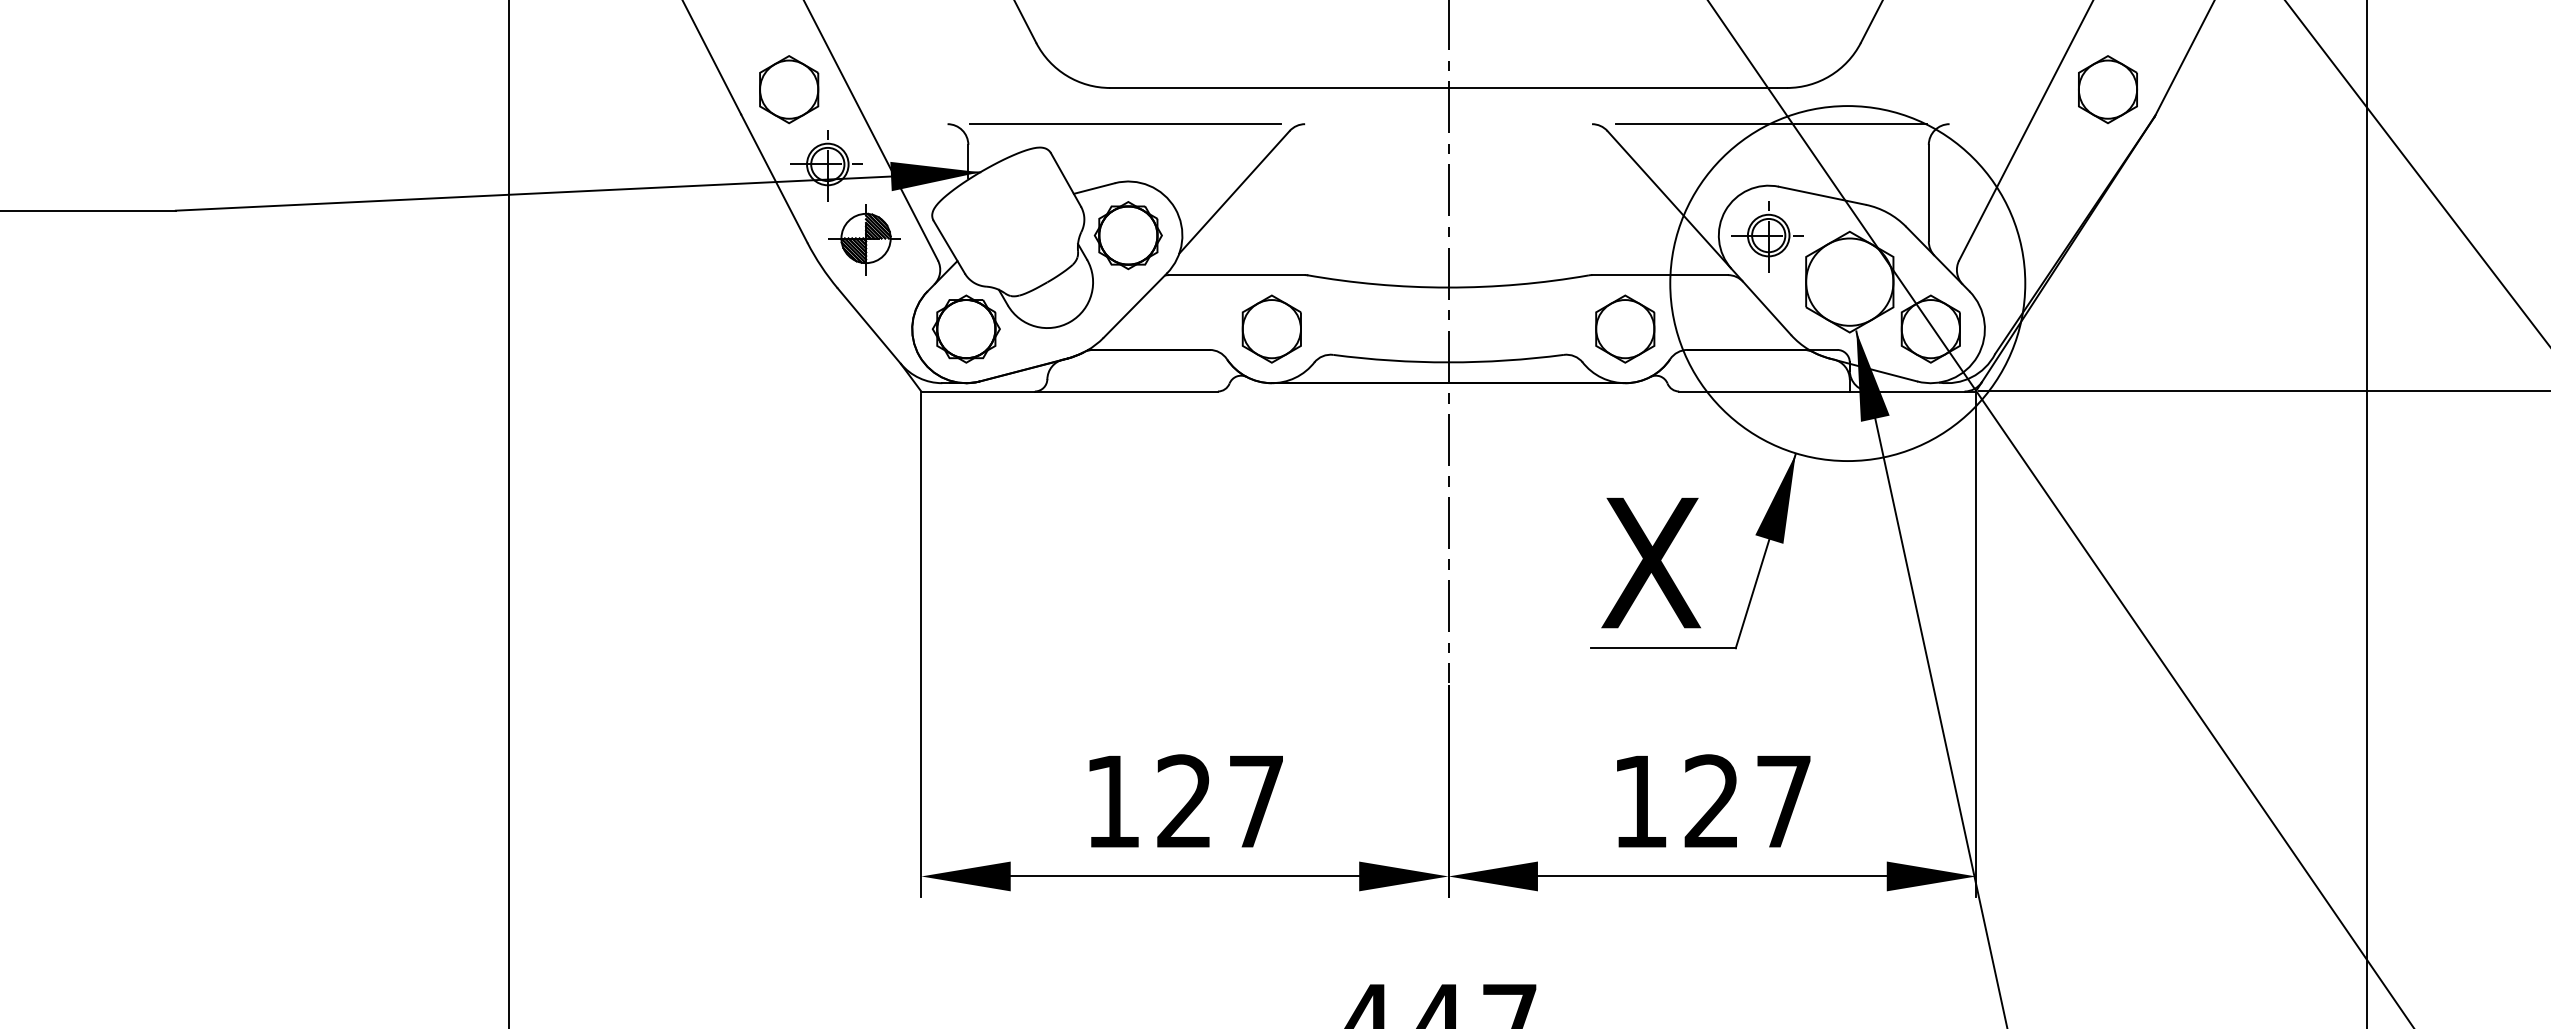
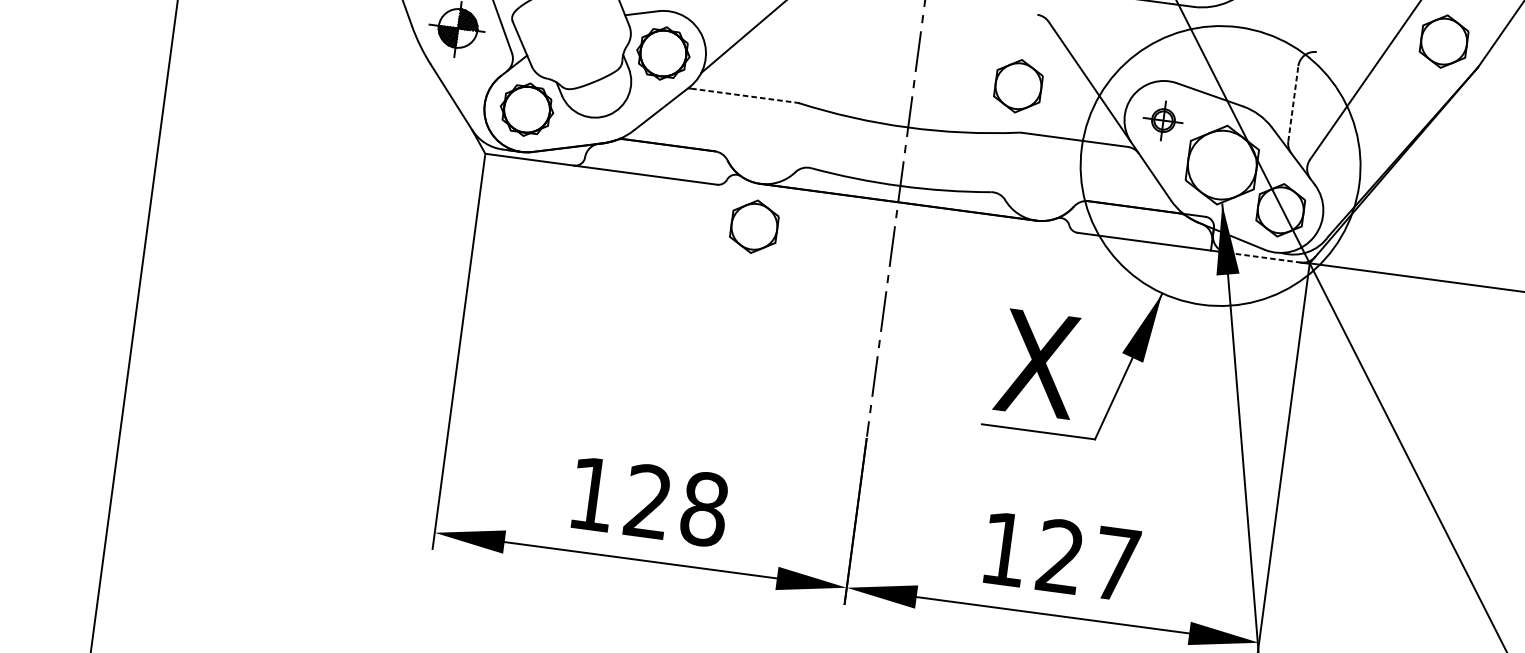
line: (1771, 124) -> (1177, 33), removed
line: (1928, 192) -> (1293, 103), solid -> dashed
part: (1767, 236) -> (1162, 120), size x0.7
line: (1236, 275) -> (743, 95), solid -> dashed
part: (1271, 328) -> (754, 226), moved
part: (1625, 328) -> (1018, 85), moved
line: (1917, 391) -> (1263, 257), solid -> dashed
text: (1256, 801) -> (704, 509), 127 -> 128

